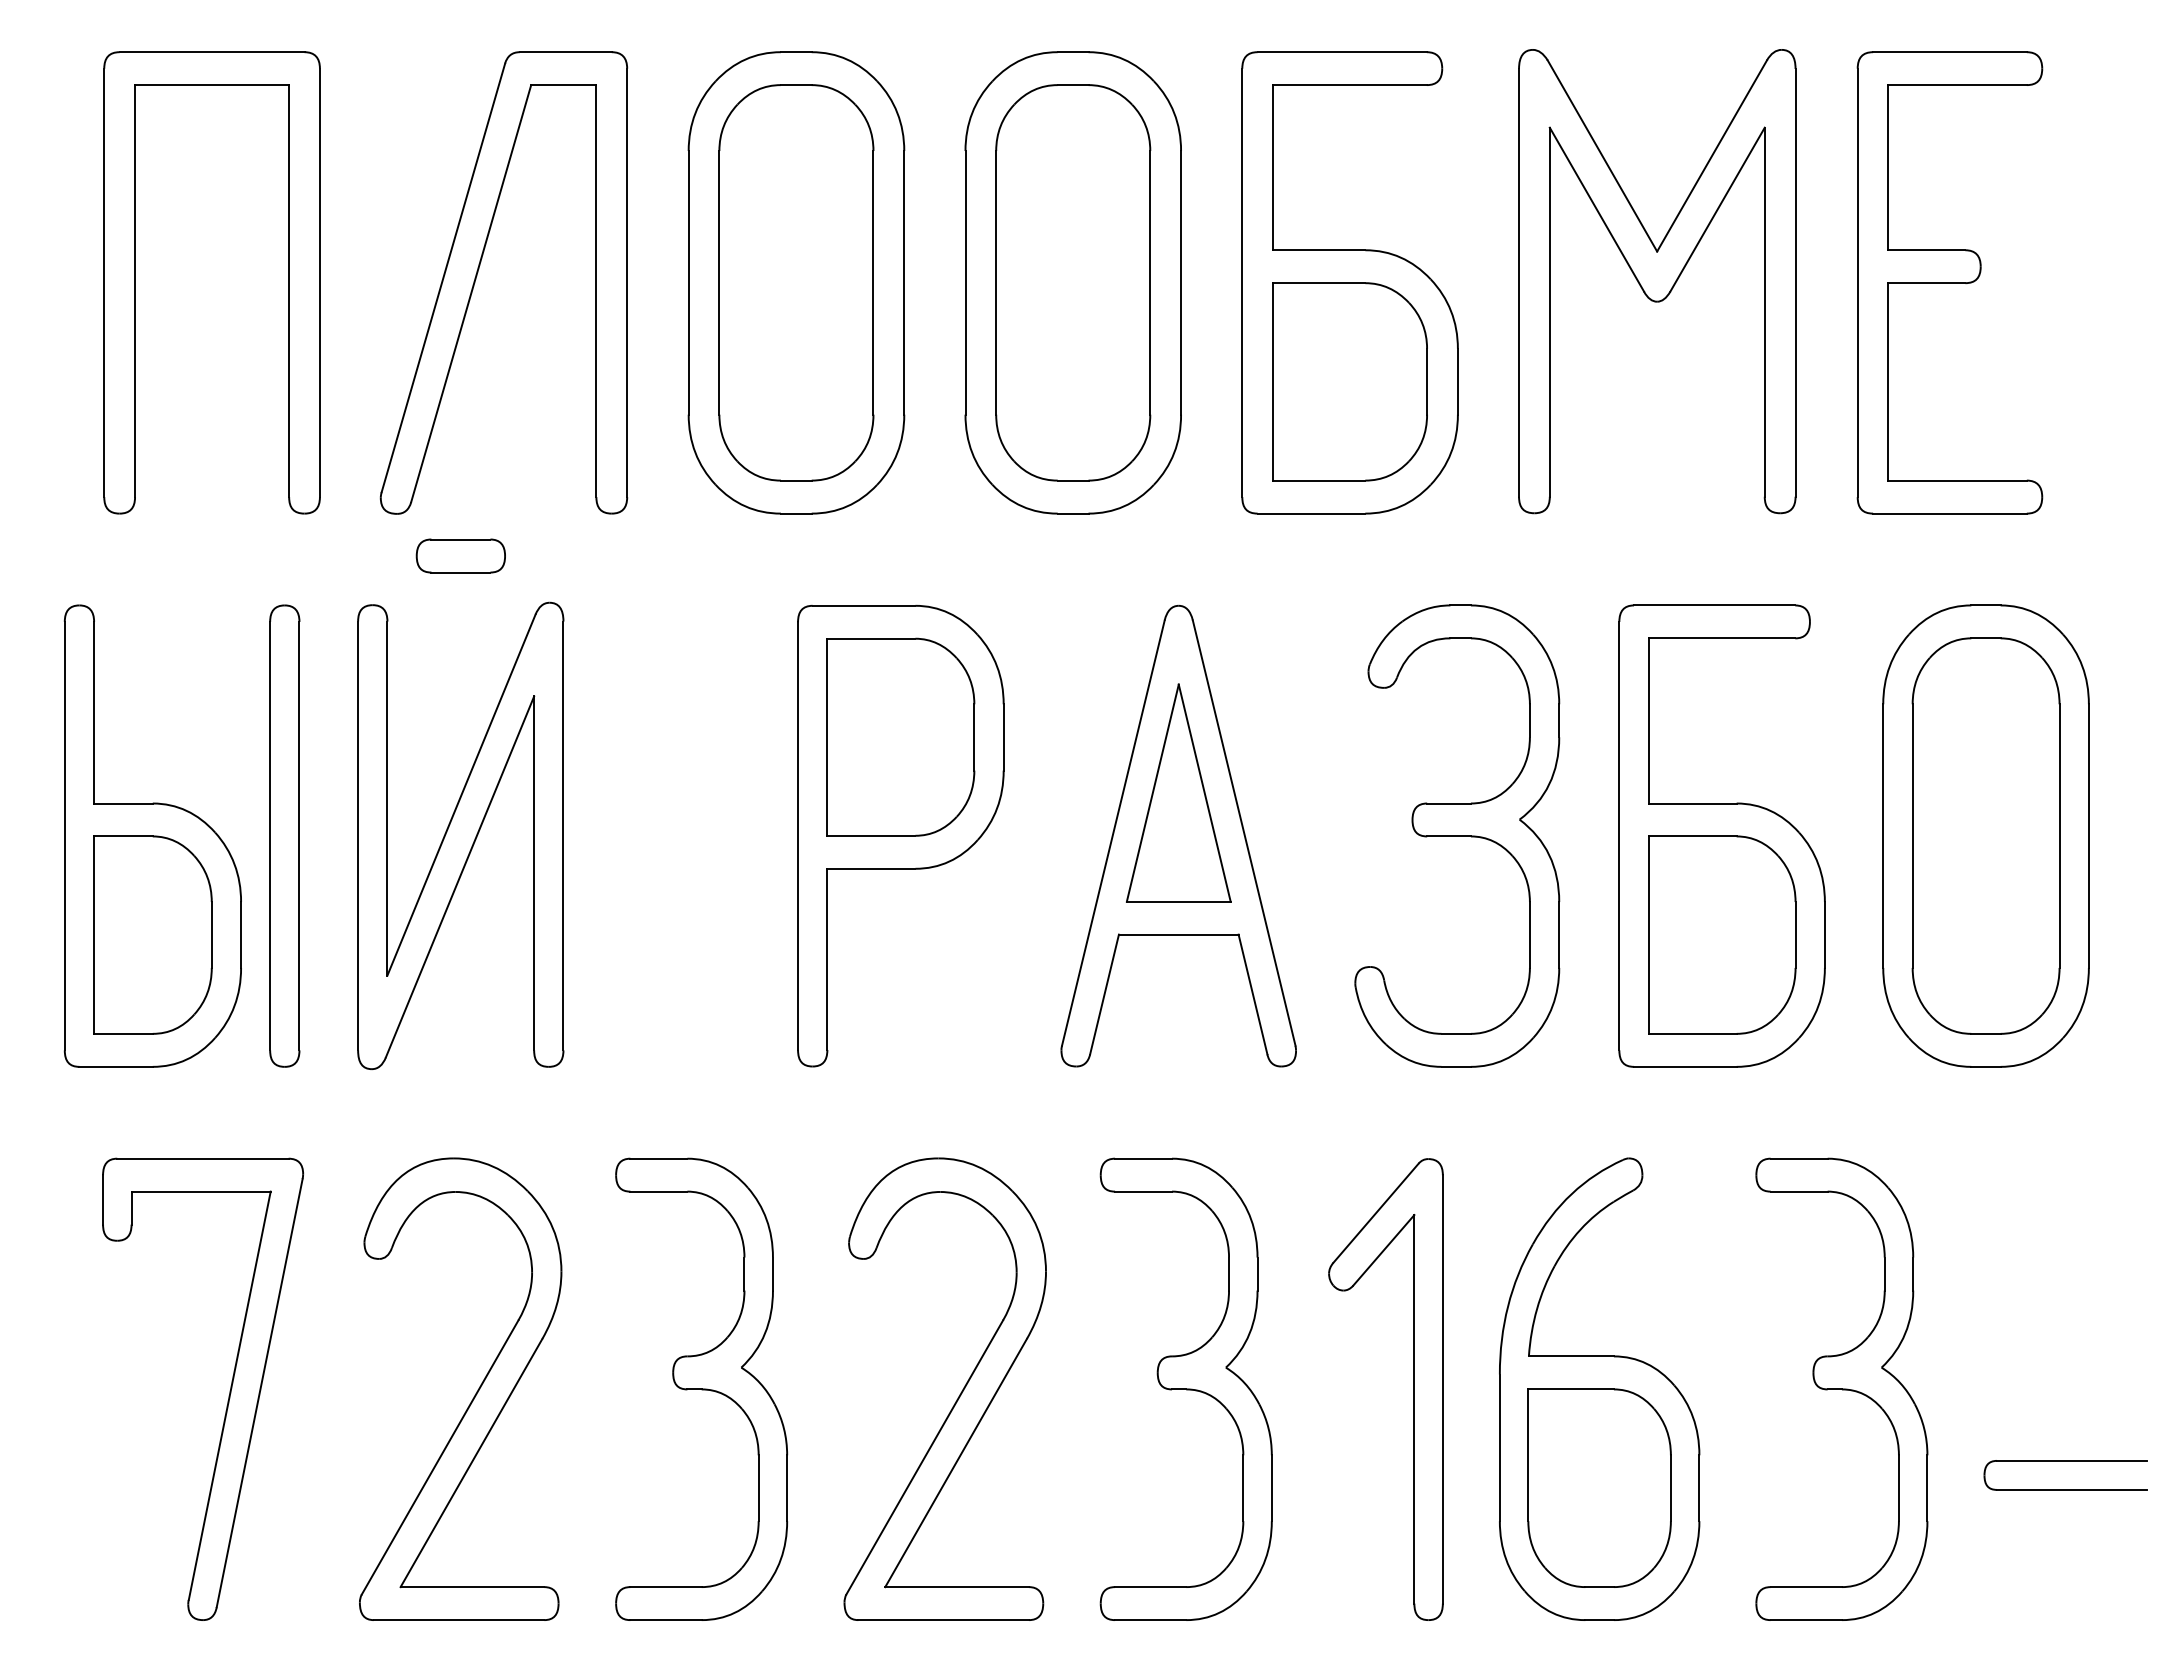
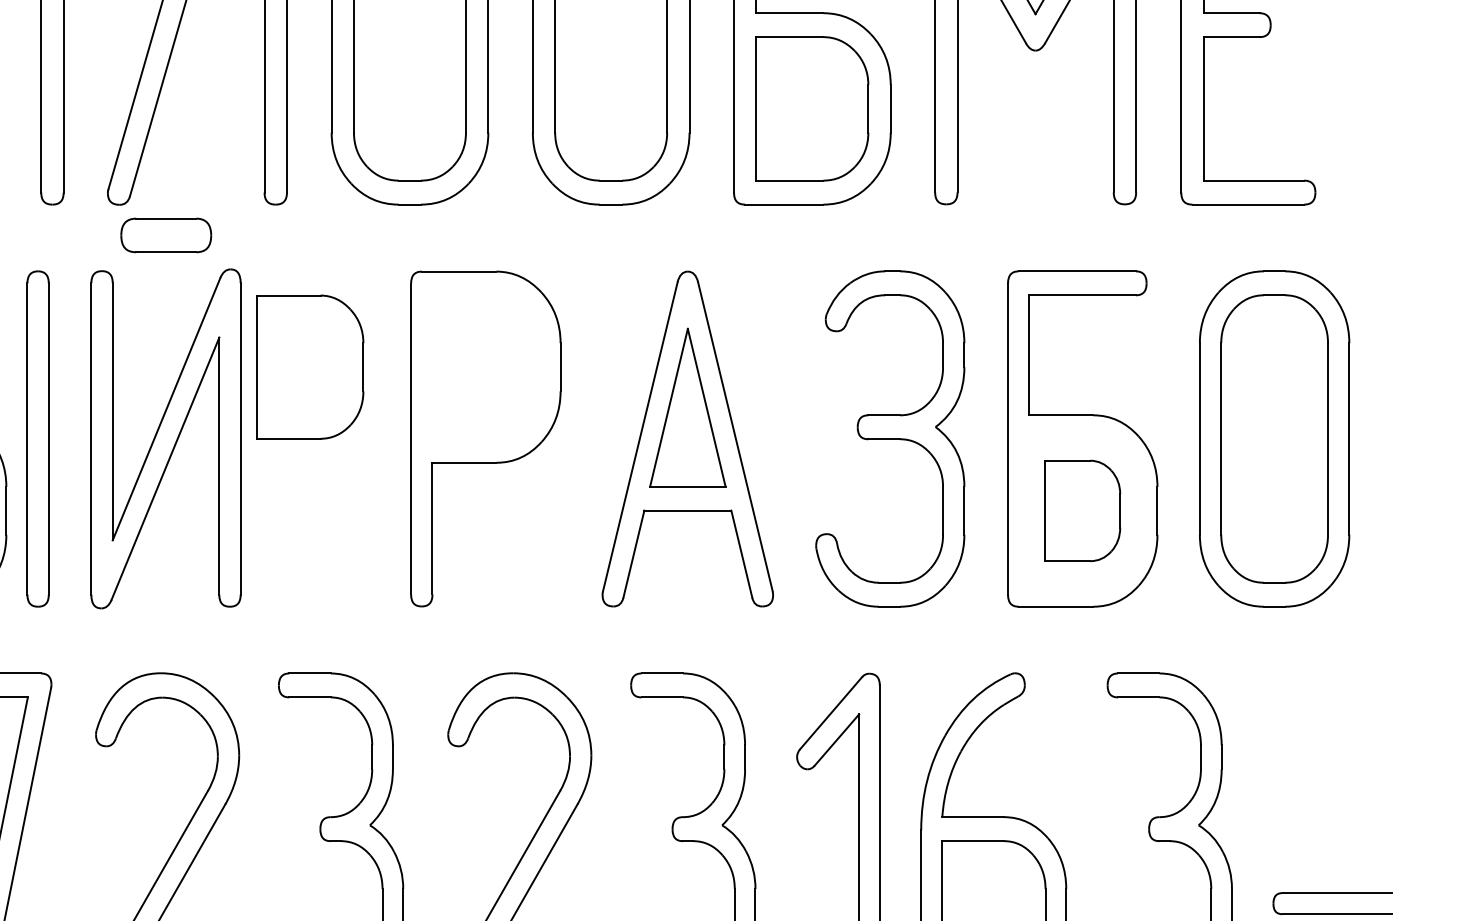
part: (460, 555) -> (165, 235), size x1.4
part: (900, 736) -> (309, 366), moved
part: (1722, 934) -> (1083, 510), size x0.7

